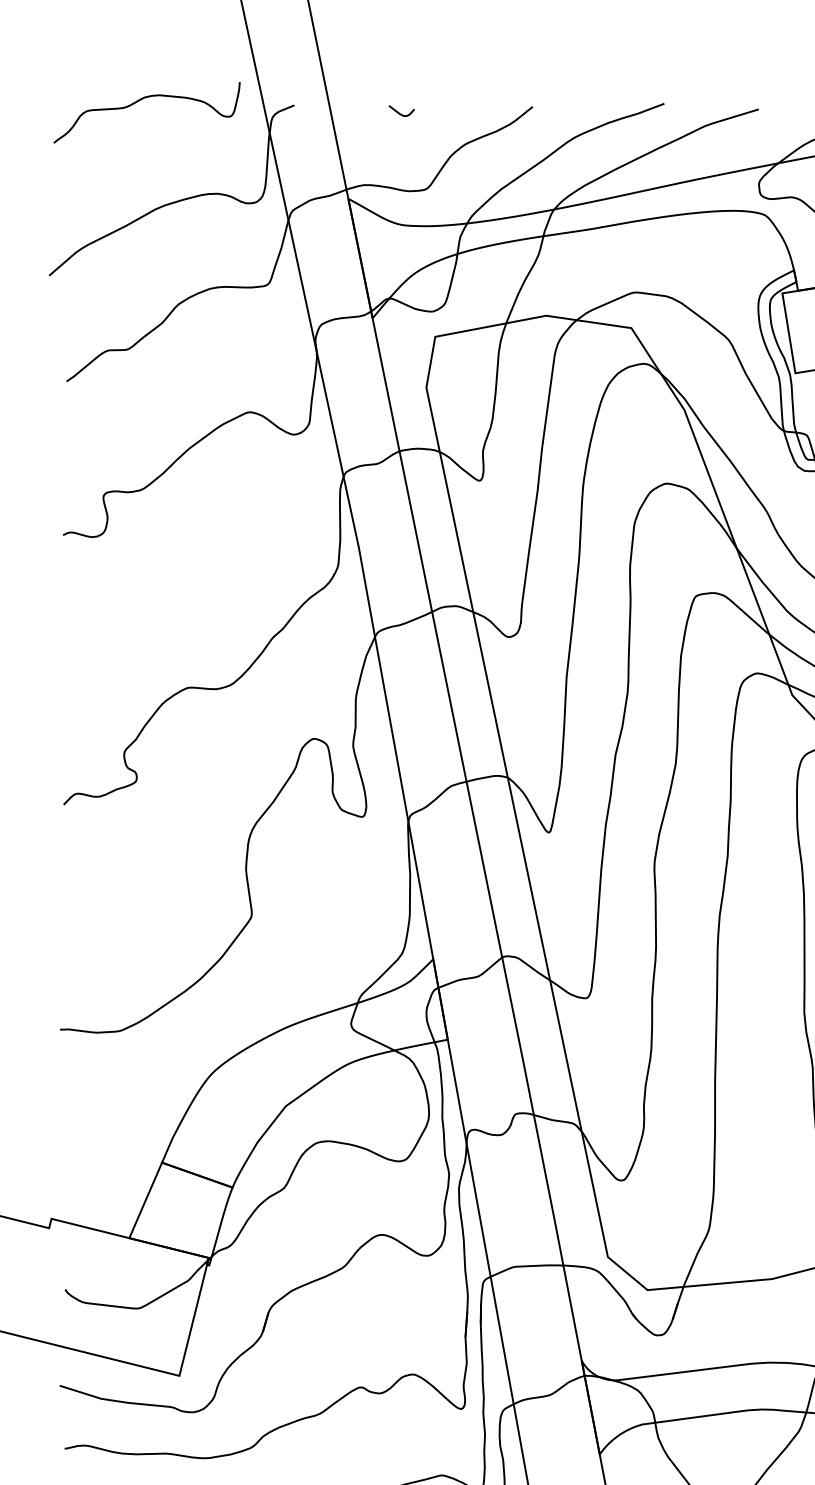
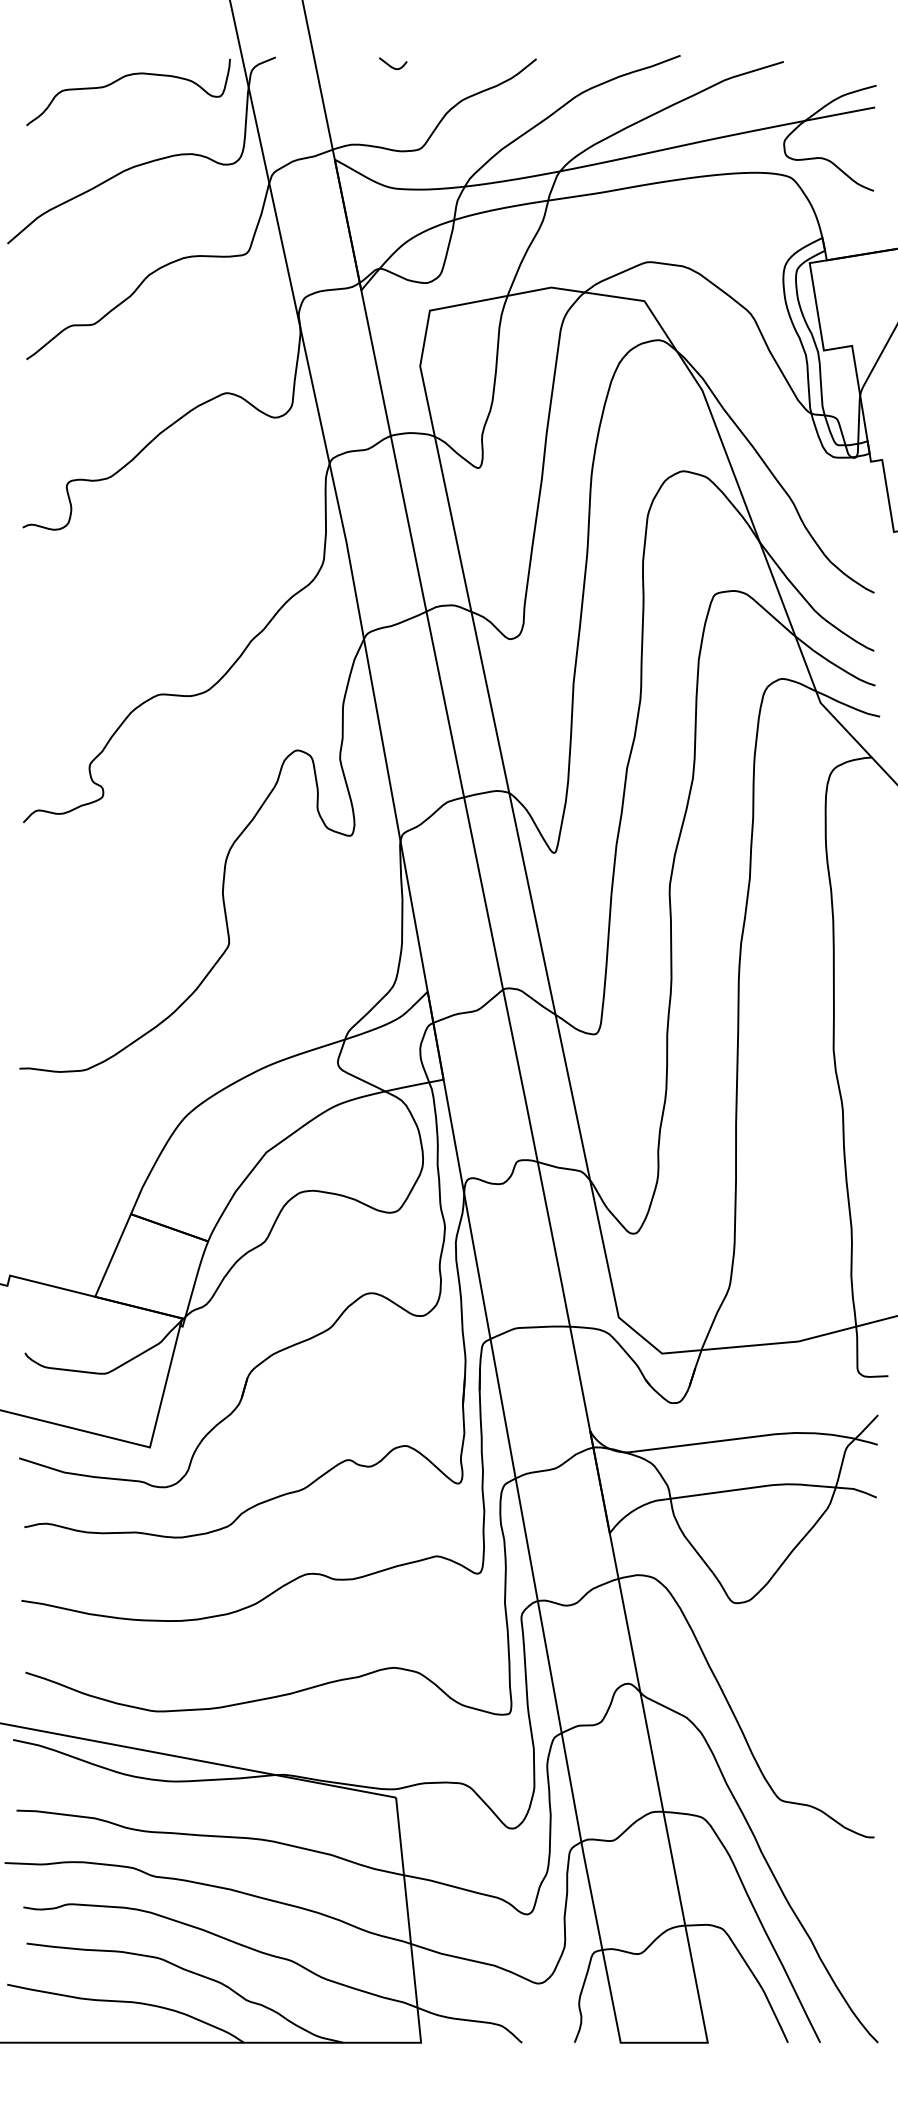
curve: (140, 100) -> (121, 79), moved

